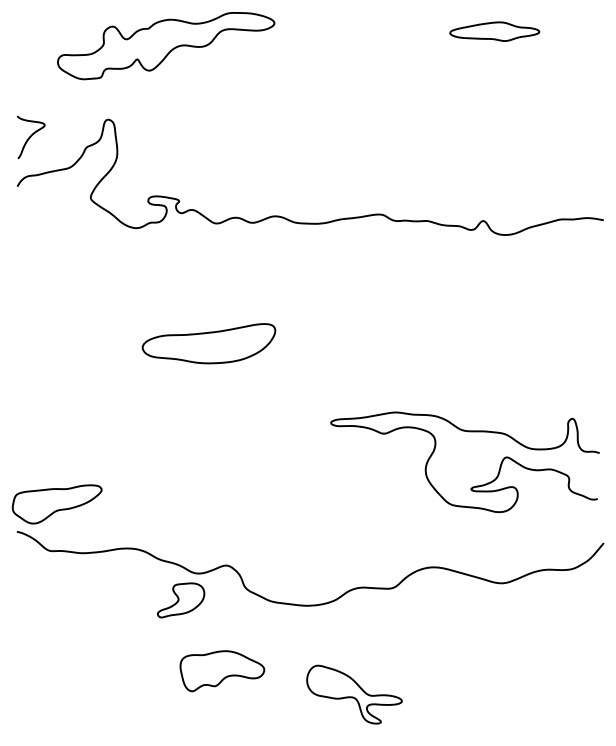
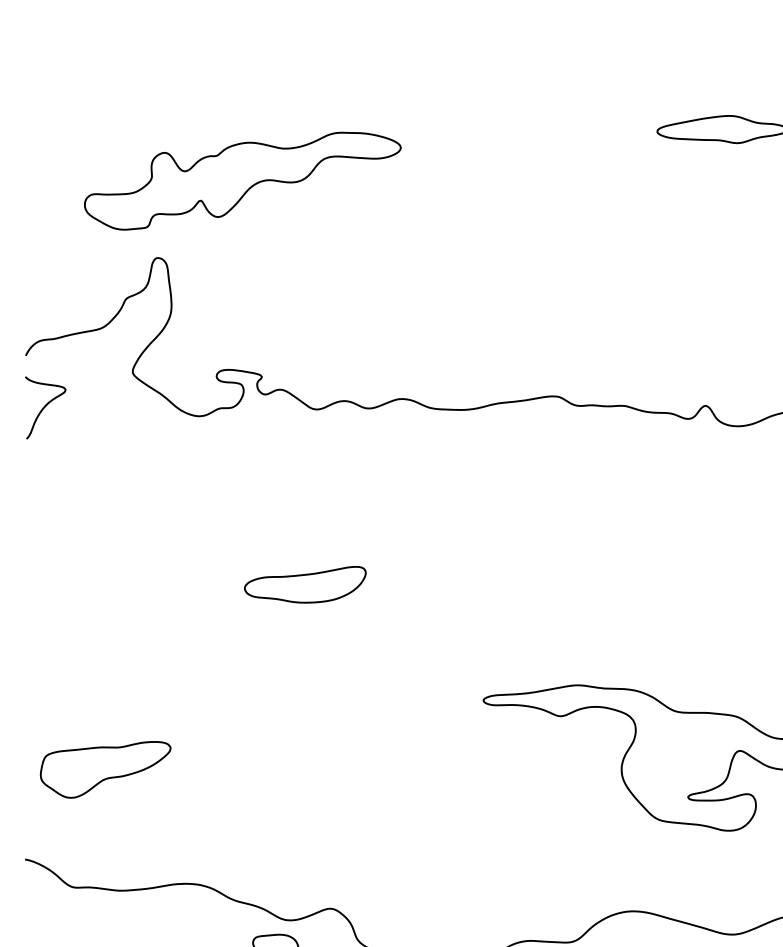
part: (166, 46) -> (243, 181), moved
curve: (30, 137) -> (44, 408), moved
part: (208, 343) -> (304, 584), size x0.62
part: (56, 504) -> (104, 769), moved

